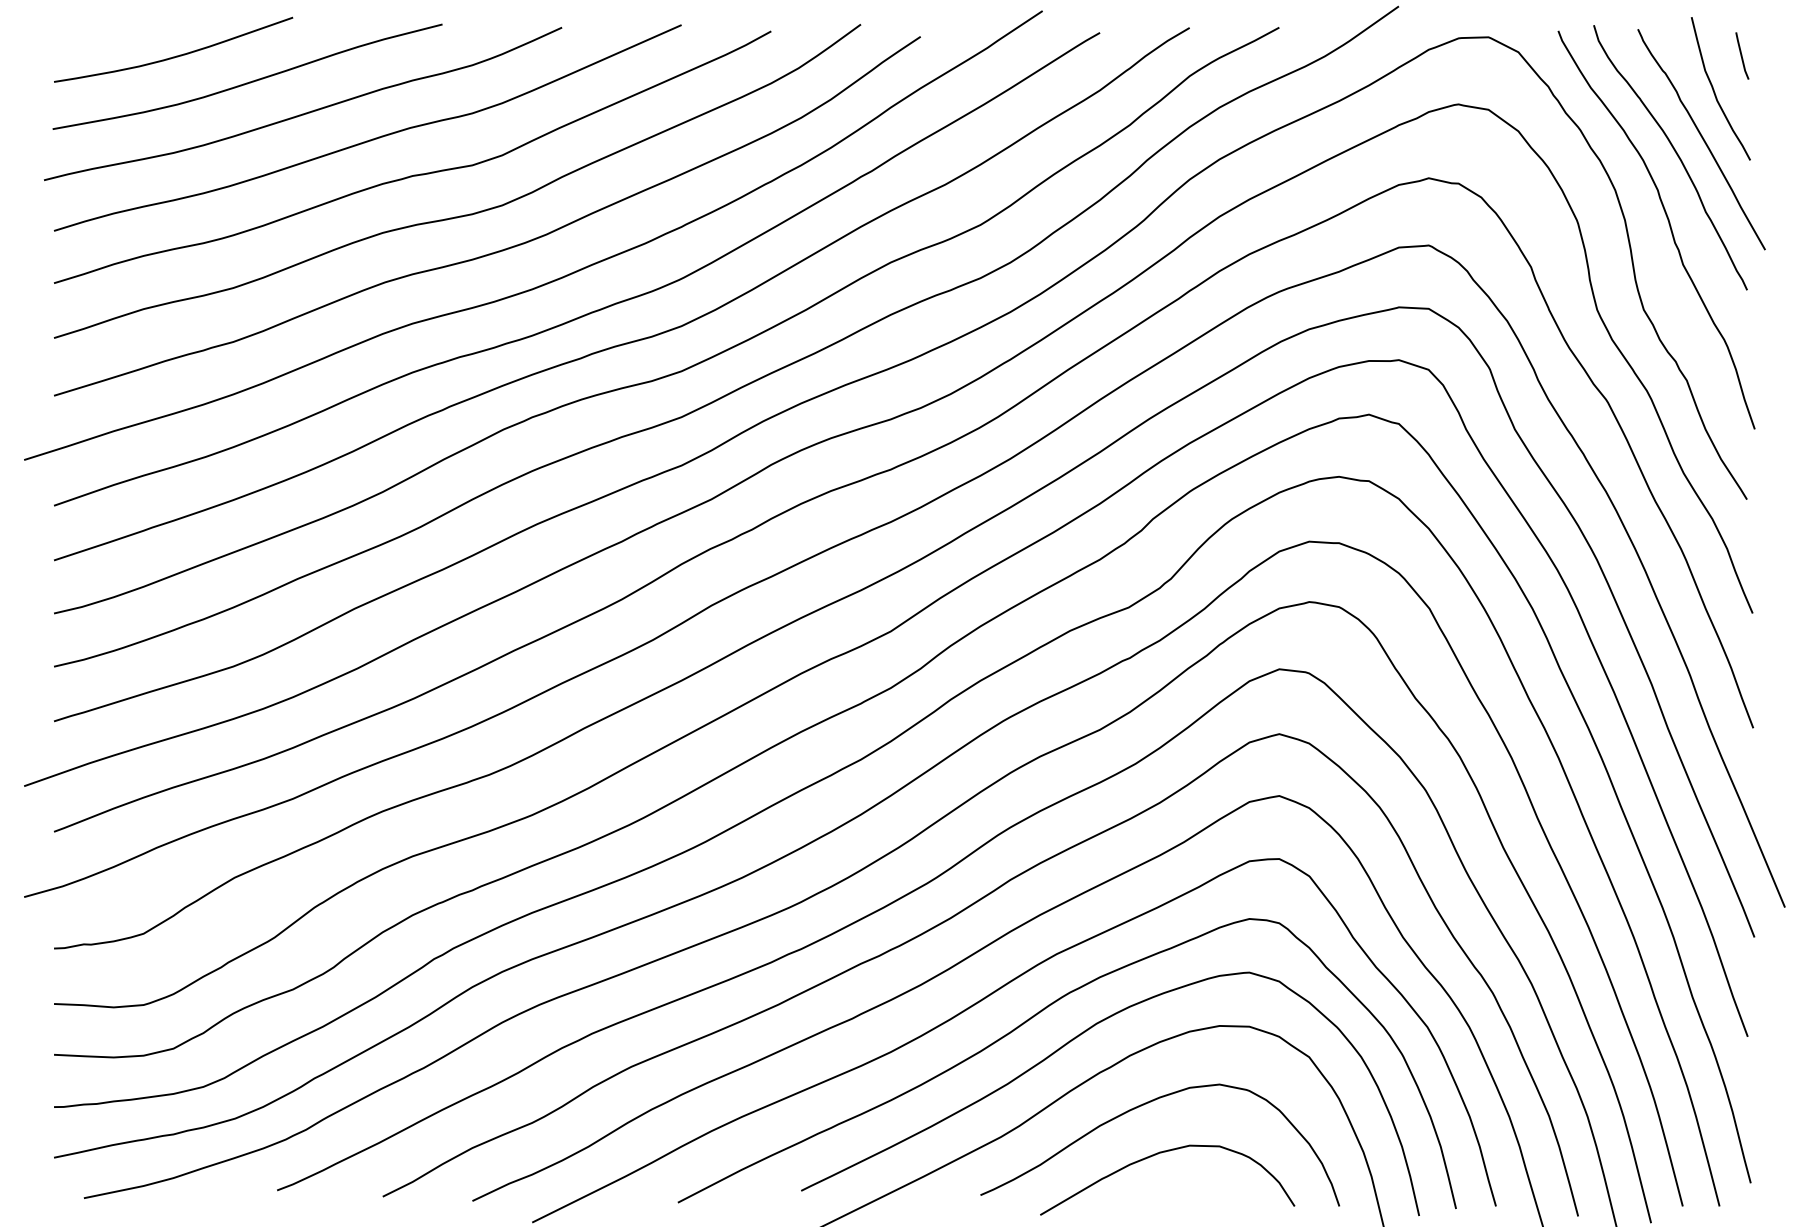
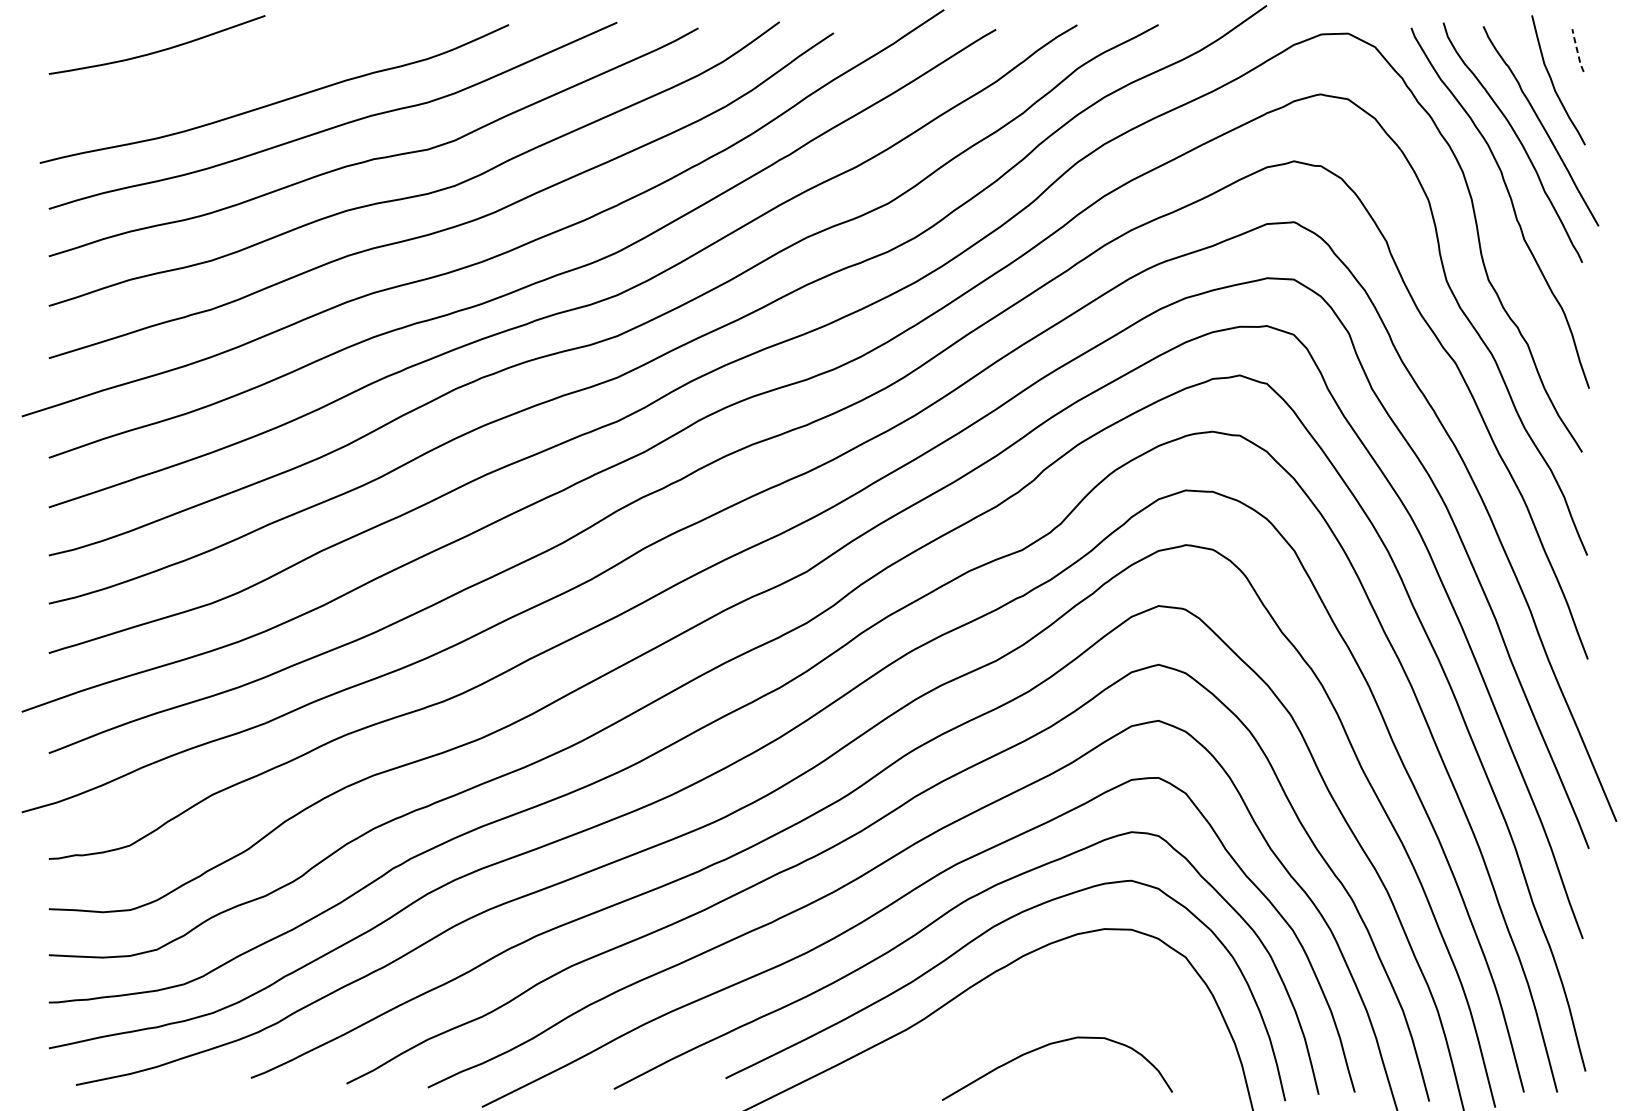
line: (1741, 56) -> (1577, 51), solid -> dashed
curve: (249, 81) -> (225, 73), removed
curve: (1146, 1104) -> (1038, 1000), removed

